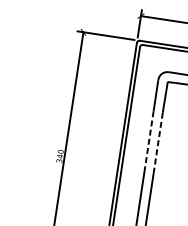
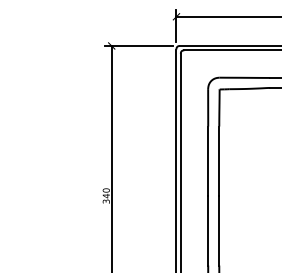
line: (149, 140) -> (208, 161), dashed -> solid
line: (158, 141) -> (219, 161), dashed -> solid

